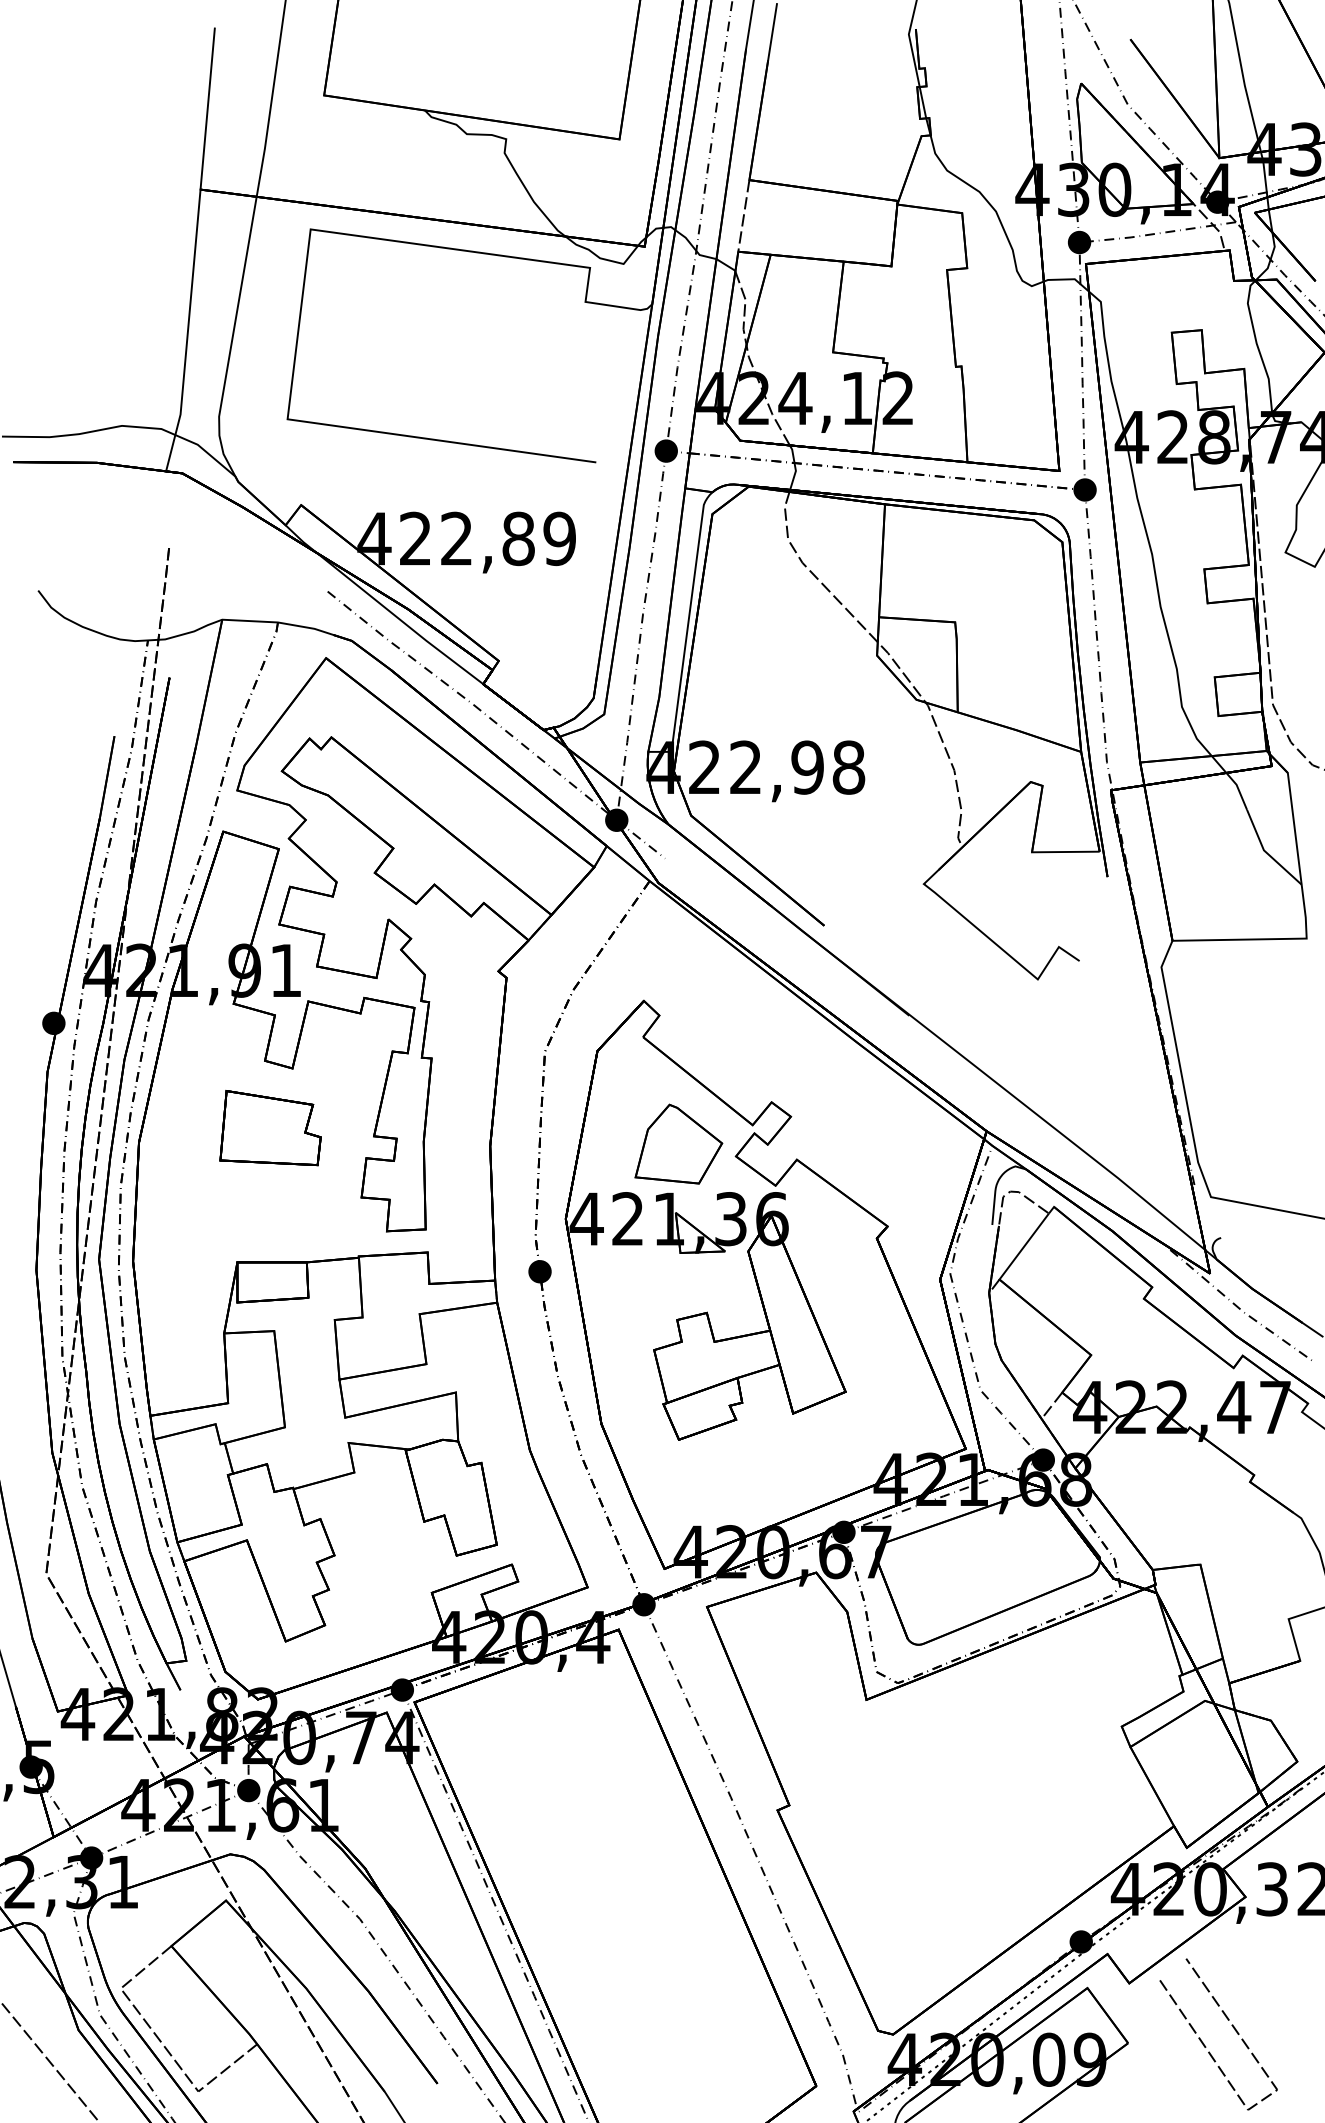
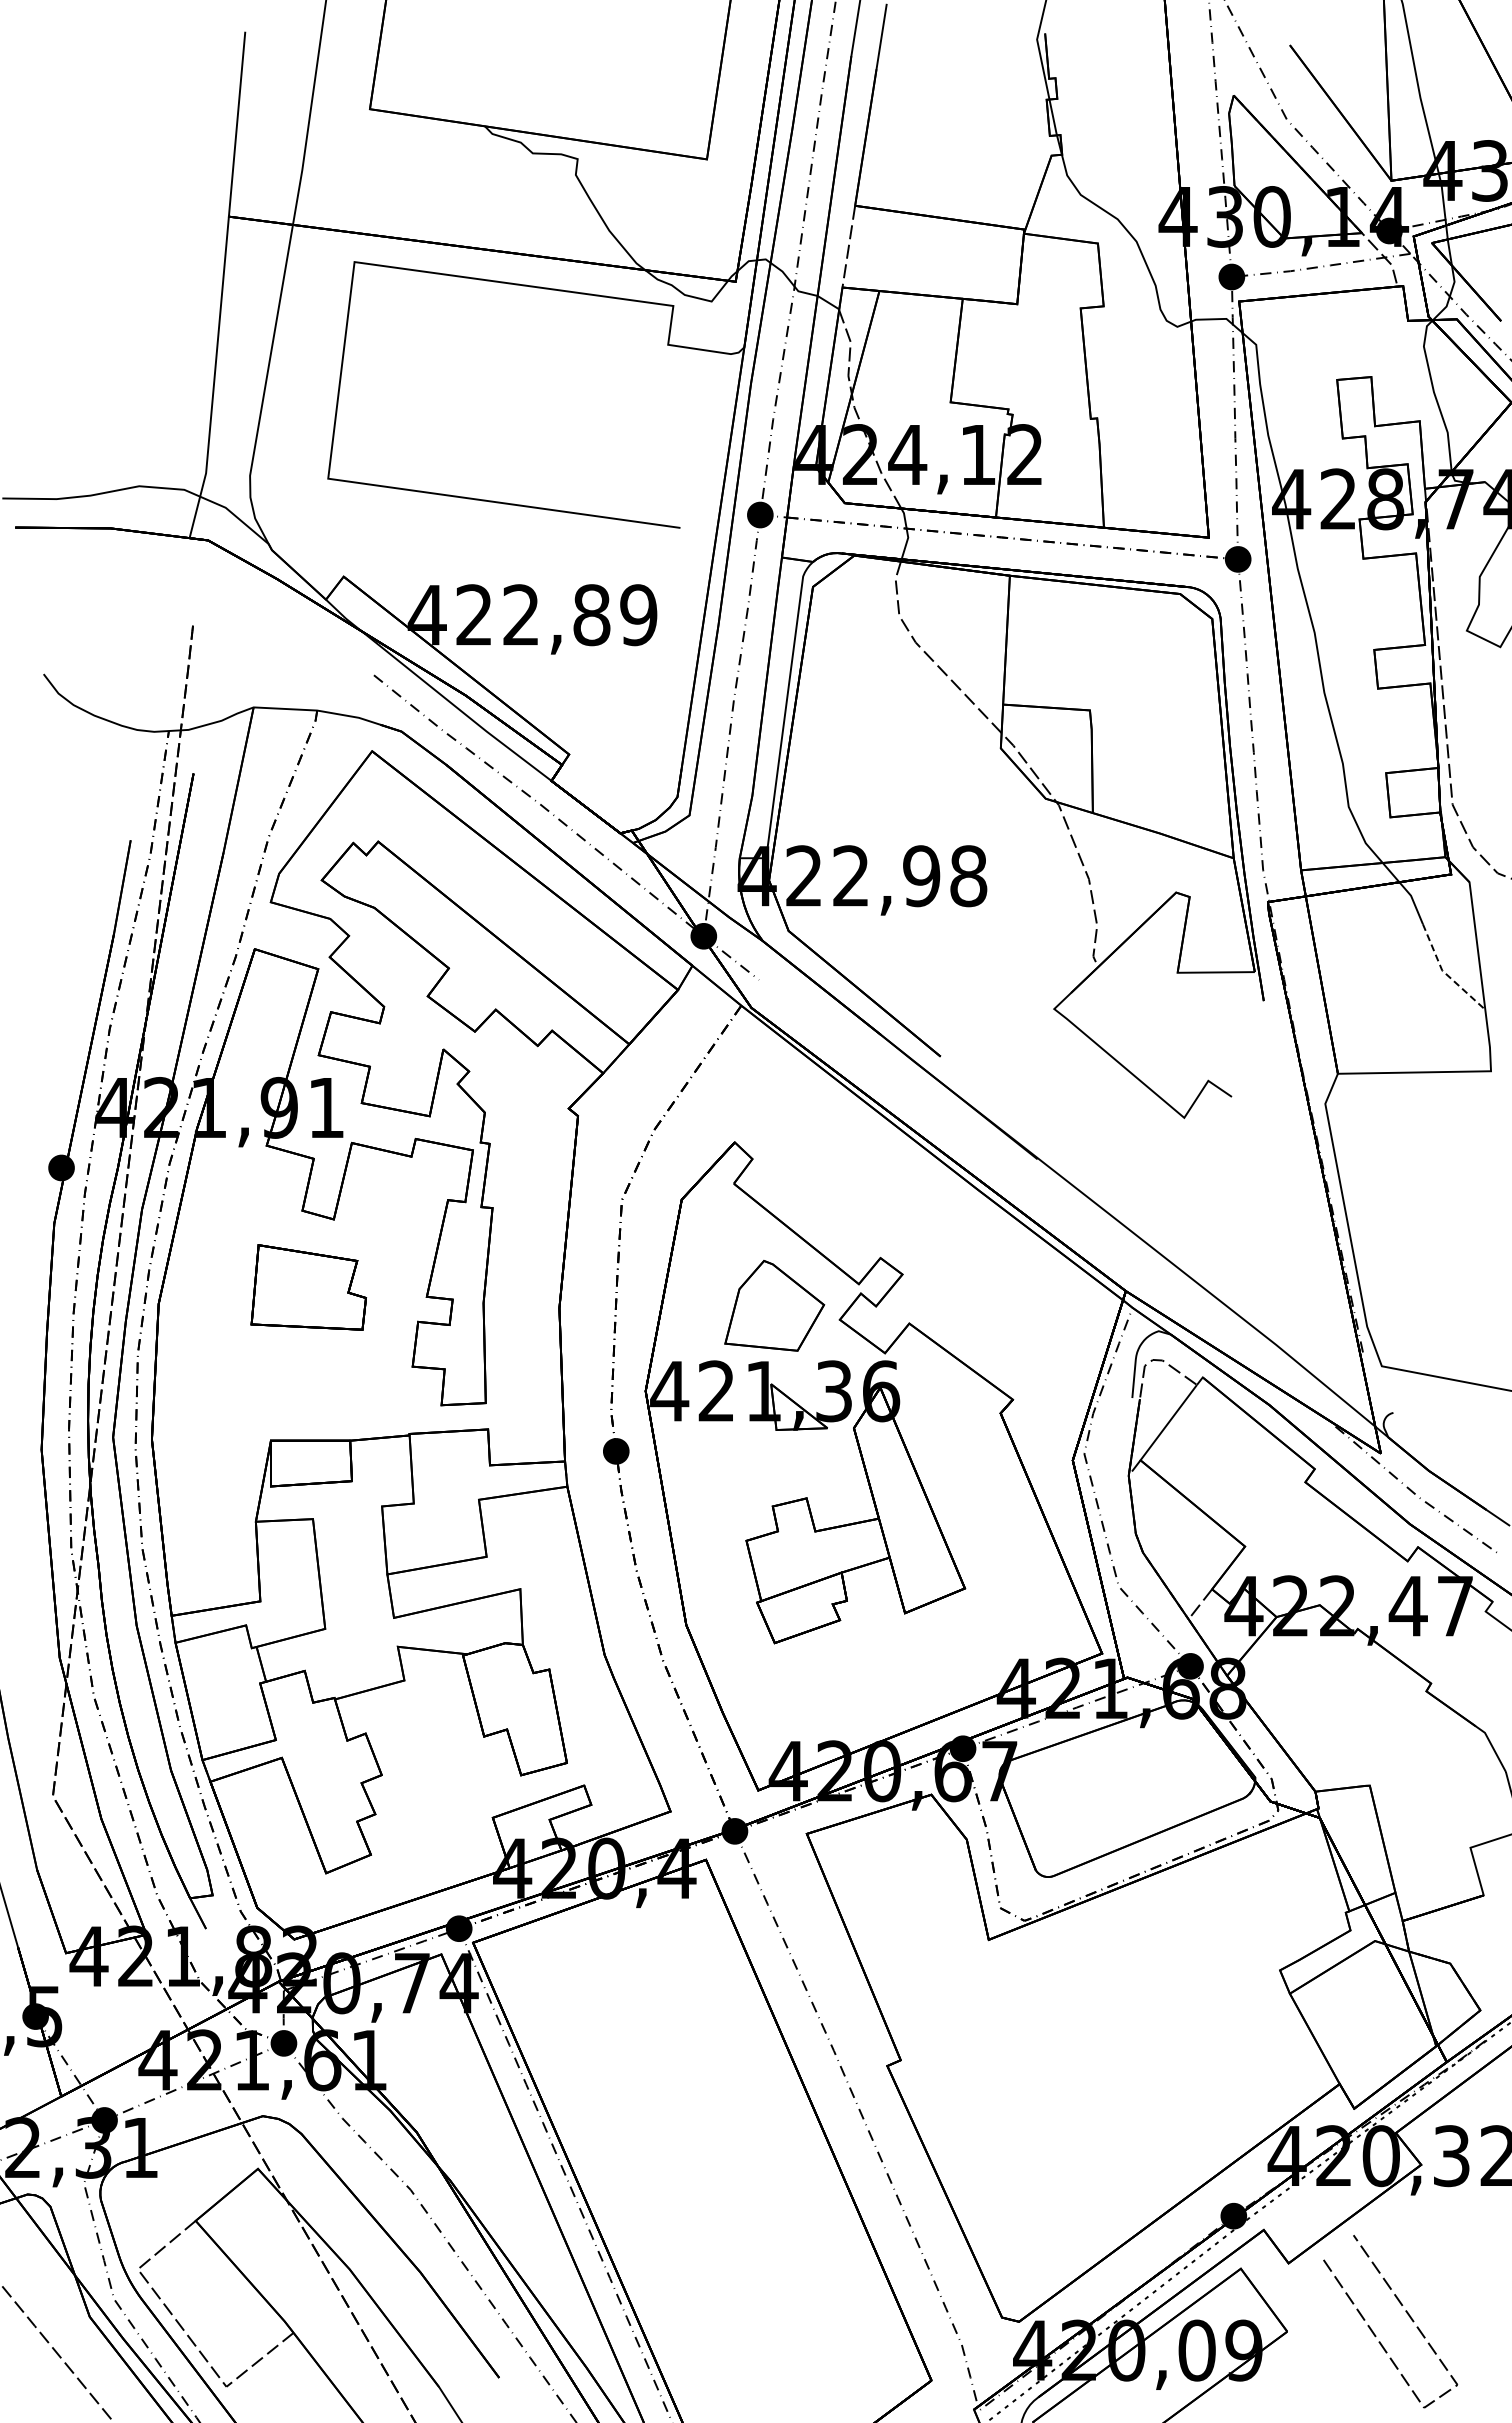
line: (1266, 852) -> (1445, 973), solid -> dashed

